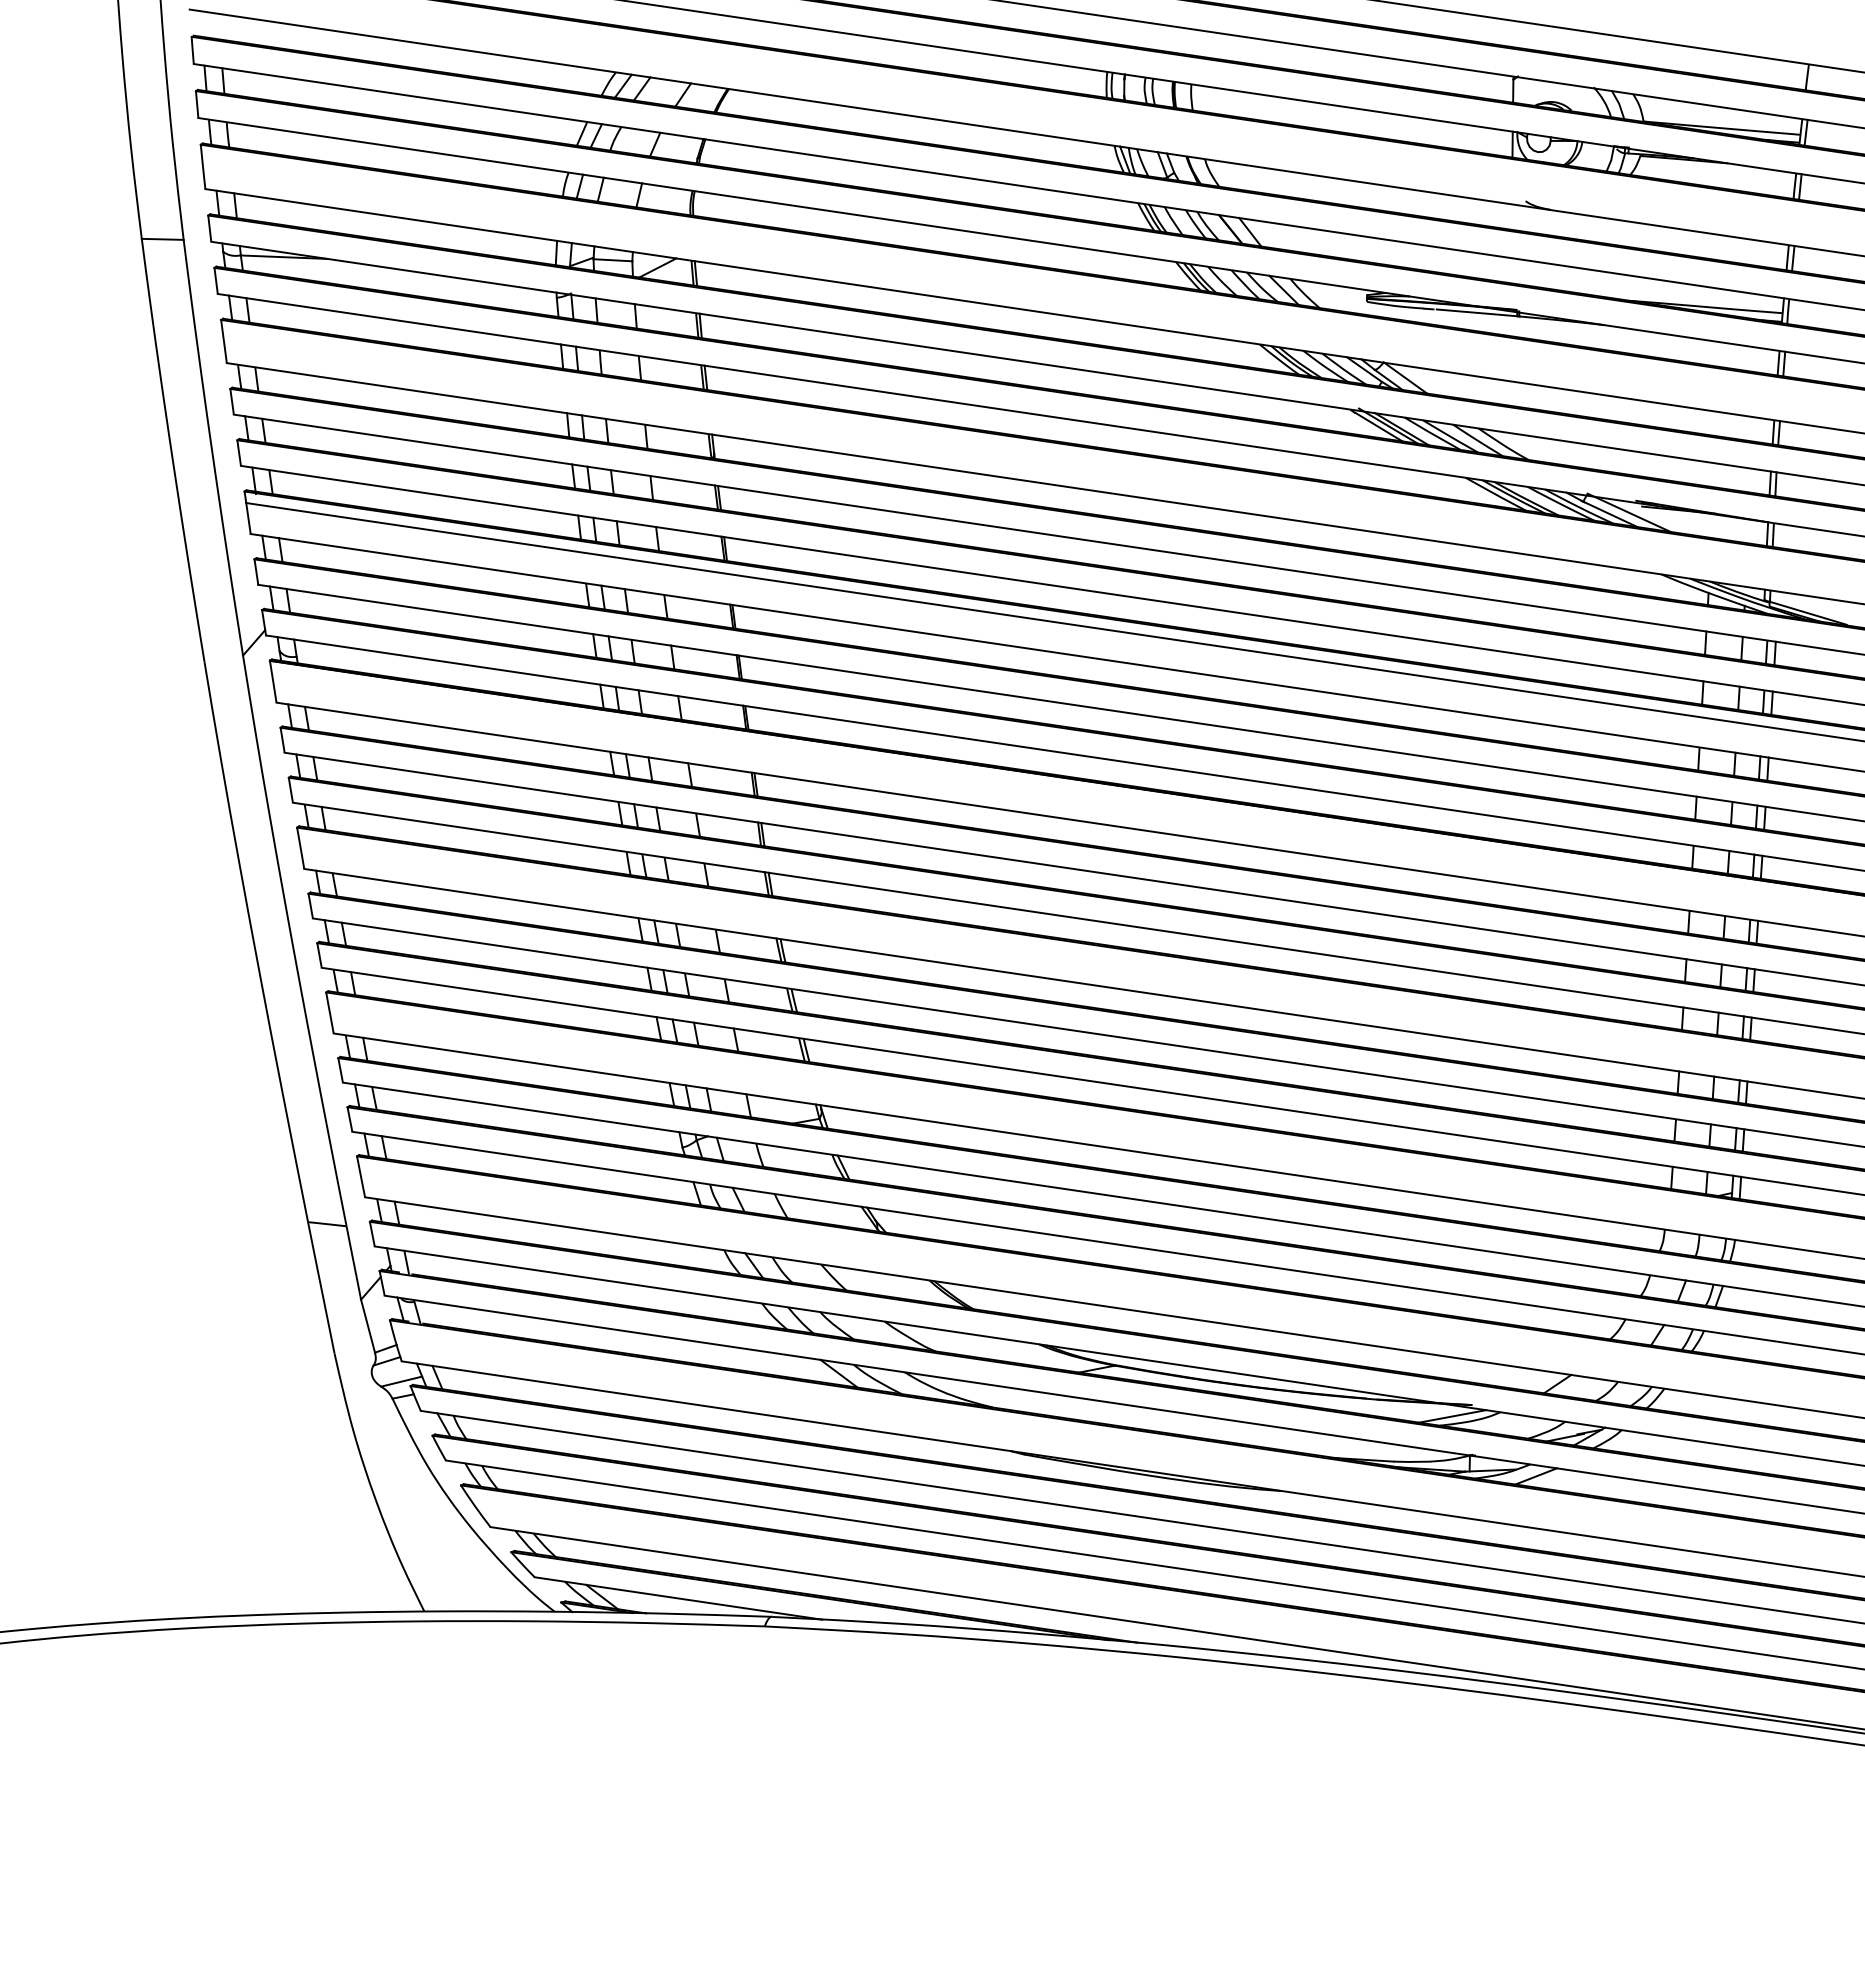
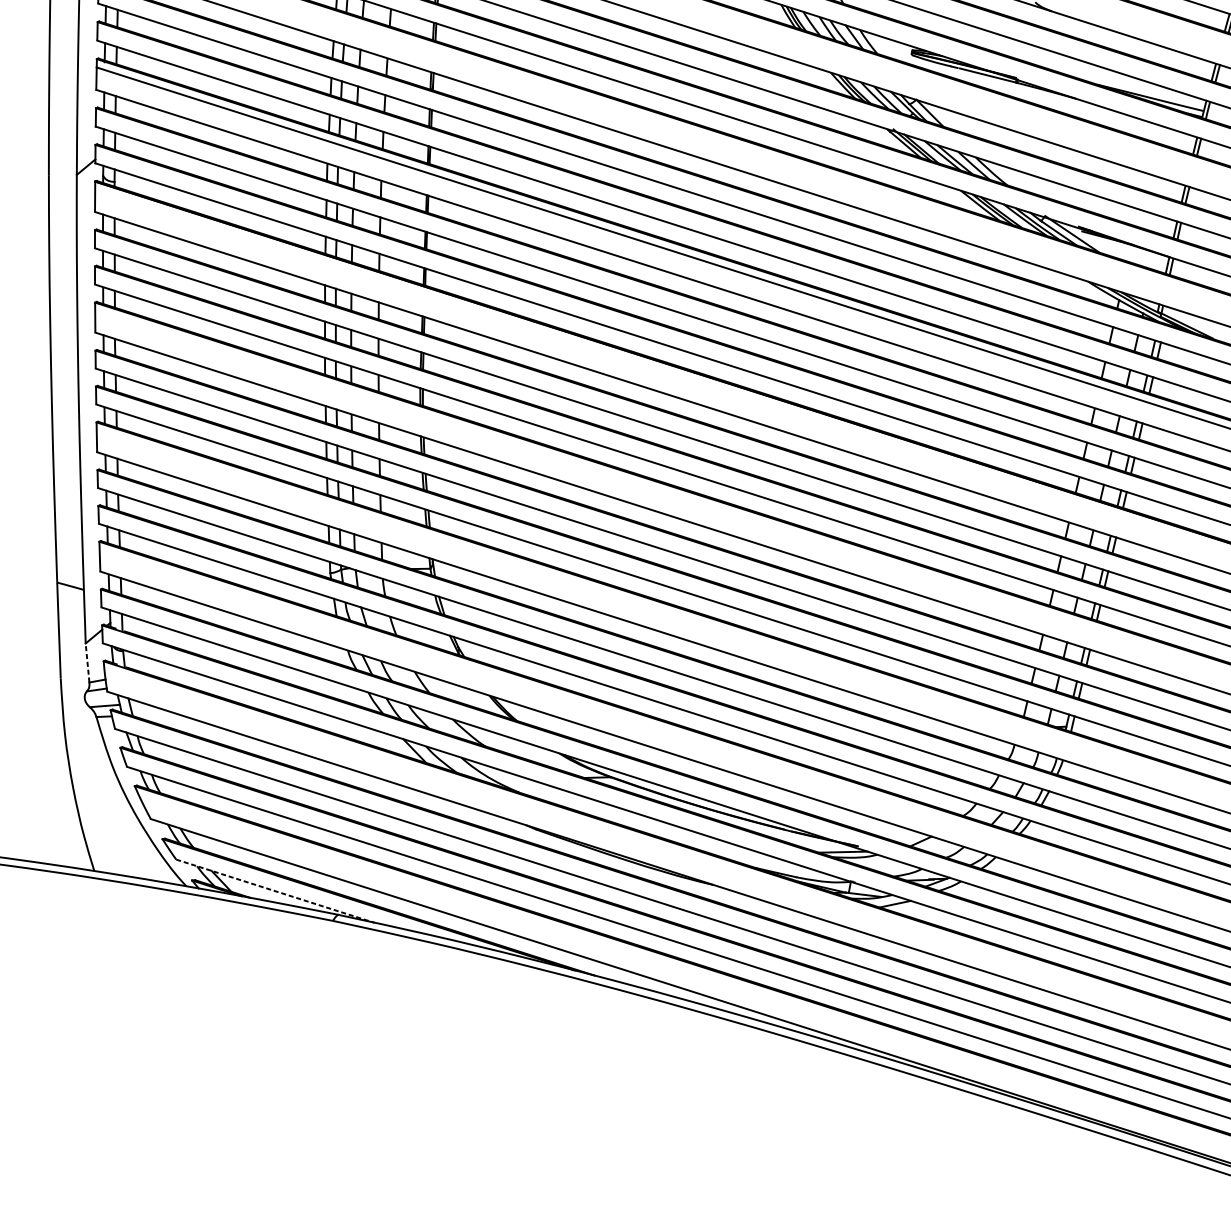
line: (367, 1325) -> (87, 662), solid -> dashed
line: (679, 1598) -> (276, 891), solid -> dashed

